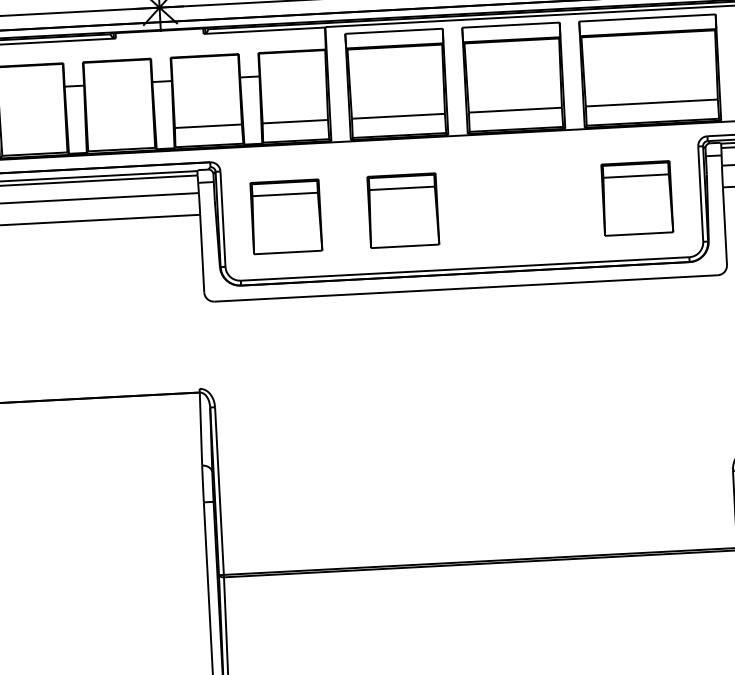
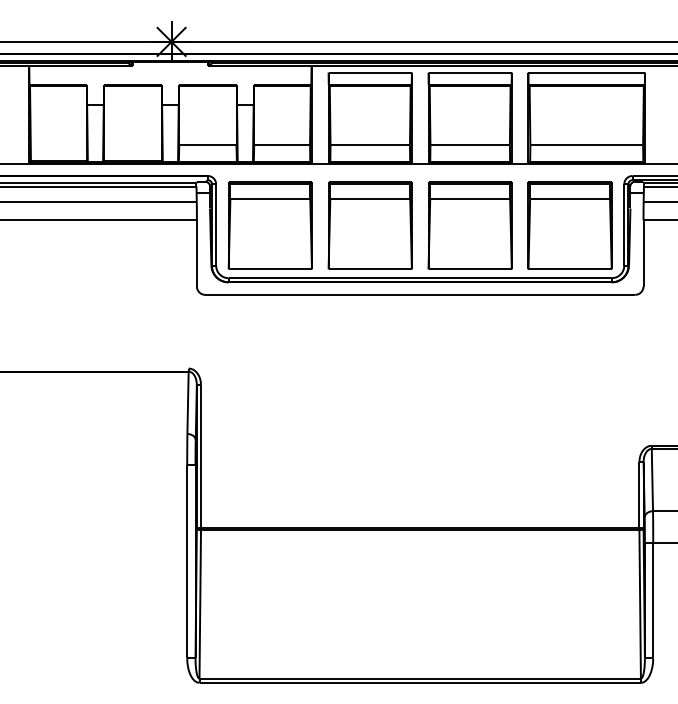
part: (636, 198) -> (569, 225), size x1.43
part: (519, 204) -> (469, 225), added
part: (402, 210) -> (369, 225), size x1.43
part: (285, 216) -> (269, 225), size x1.43

